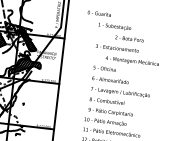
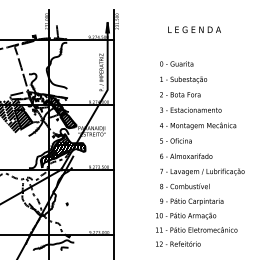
text: (99, 13) -> (176, 63), moved
text: (129, 38) -> (180, 94), moved
text: (132, 61) -> (198, 125), moved

